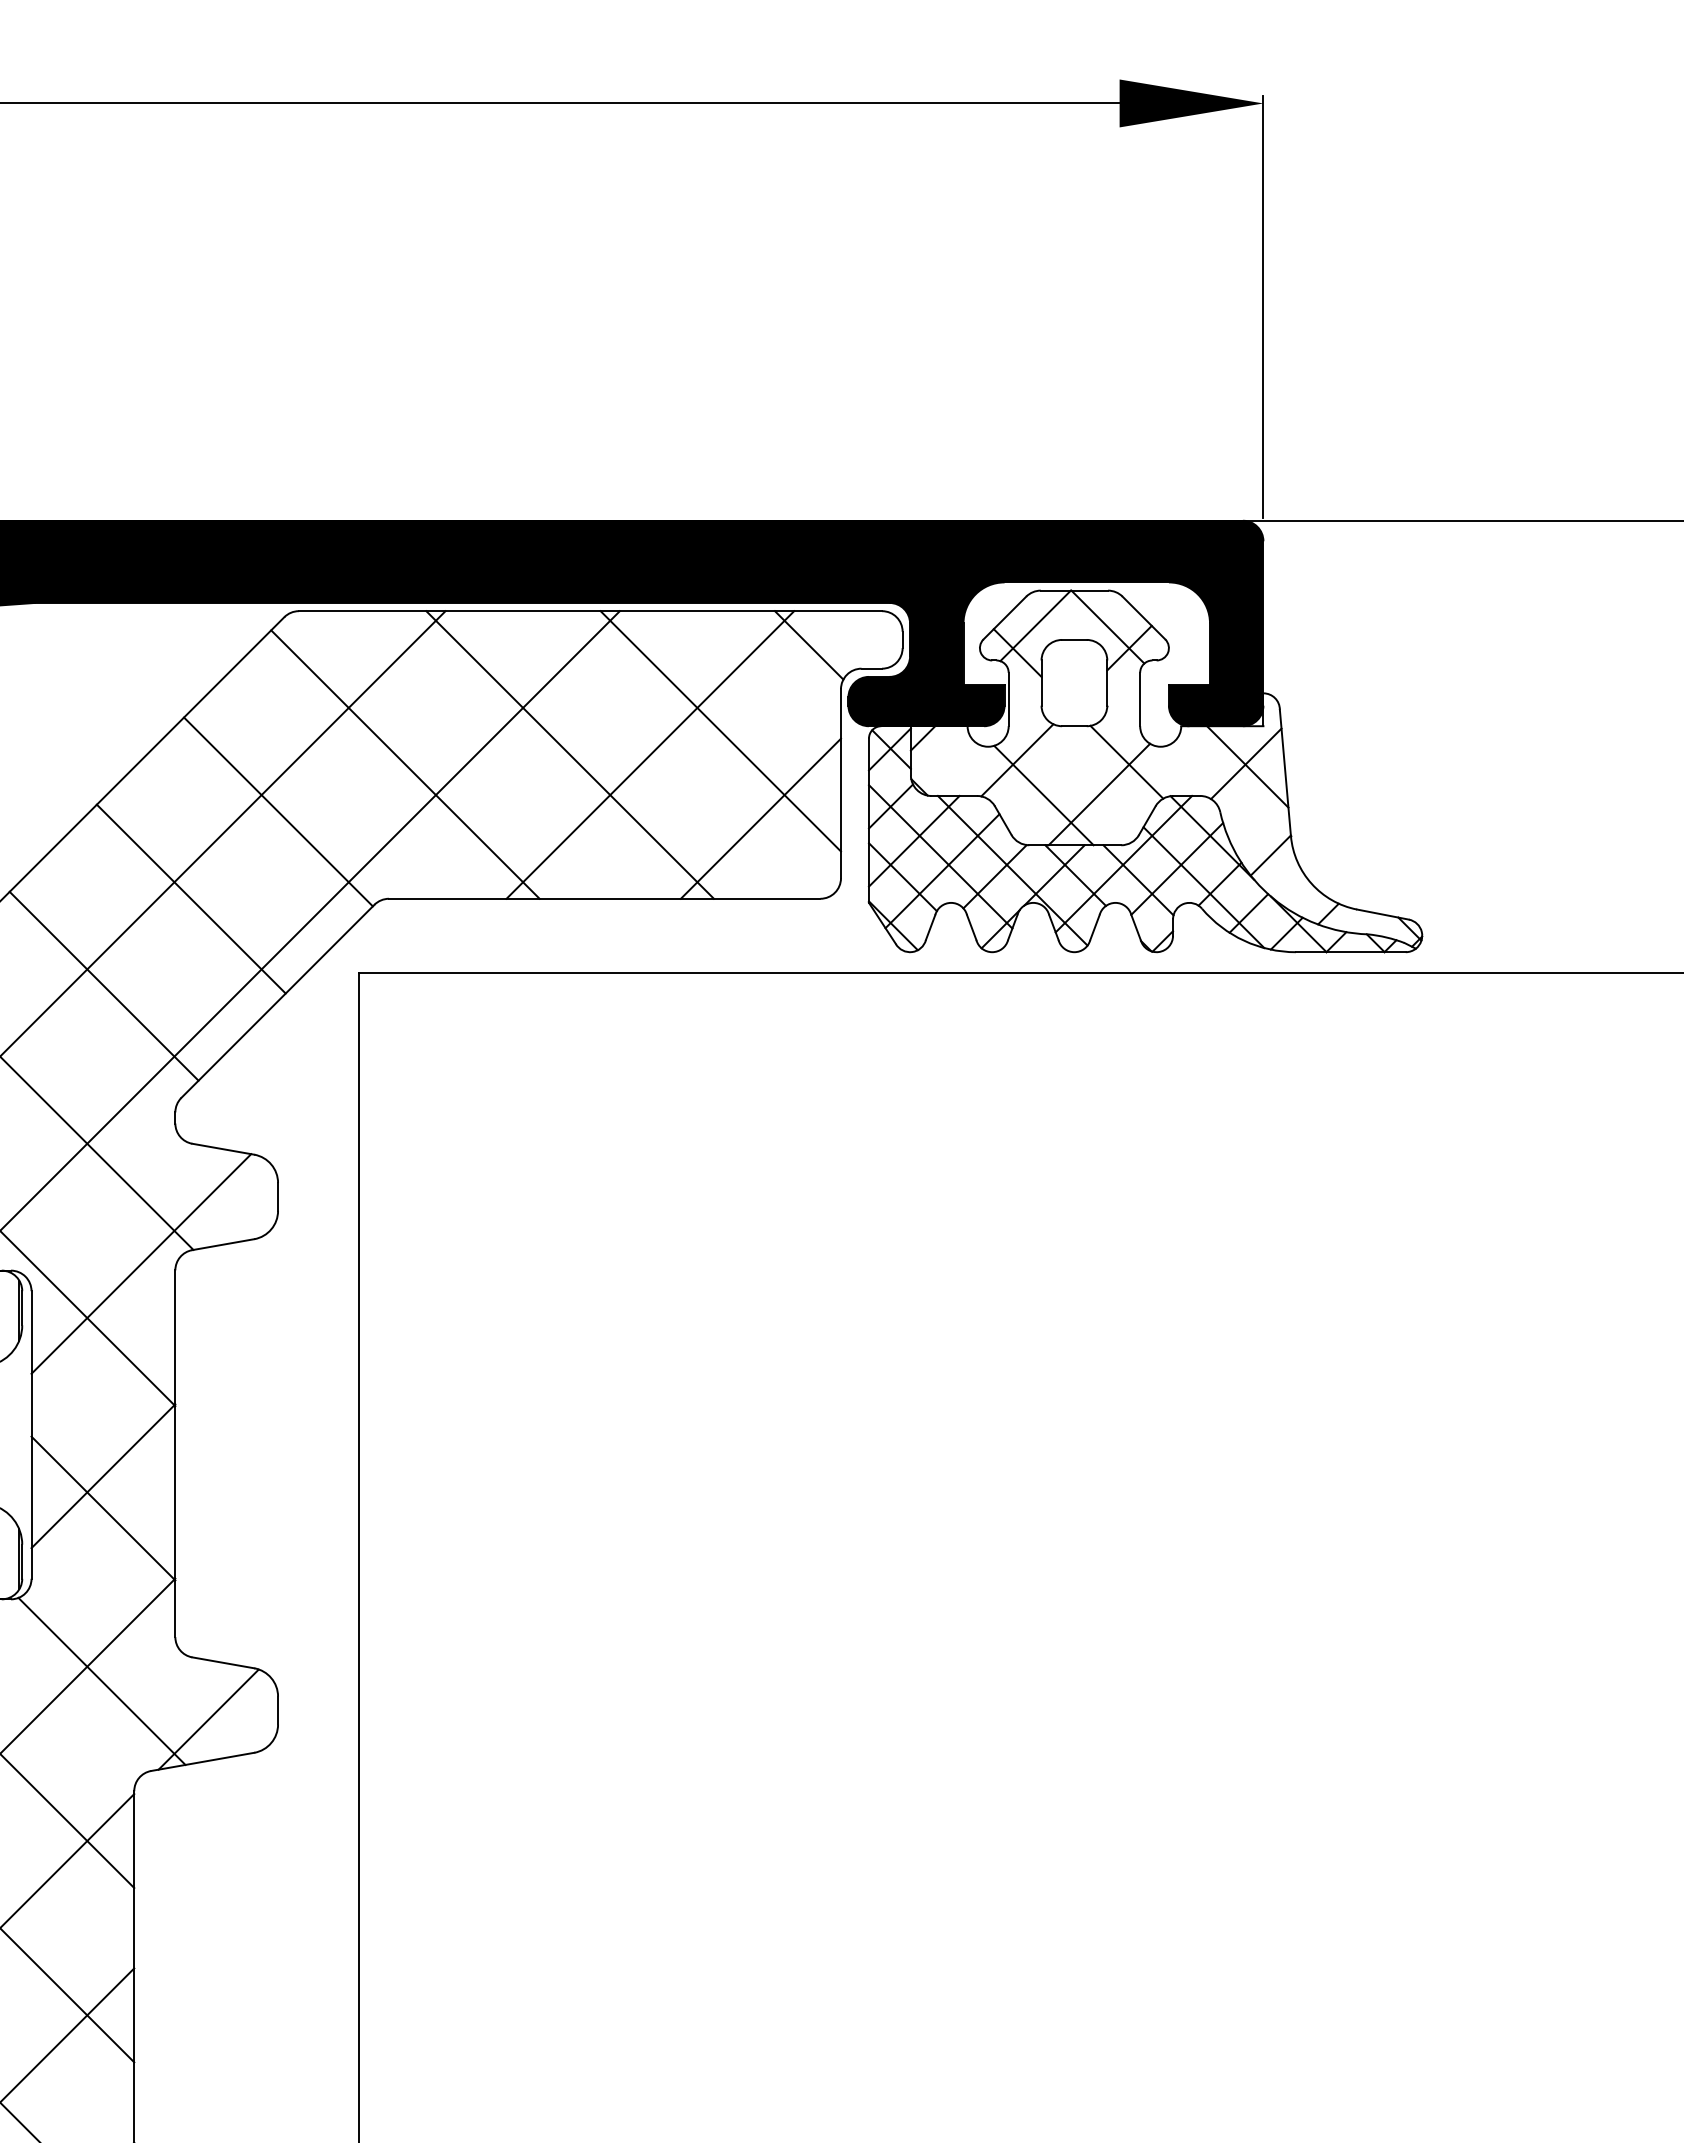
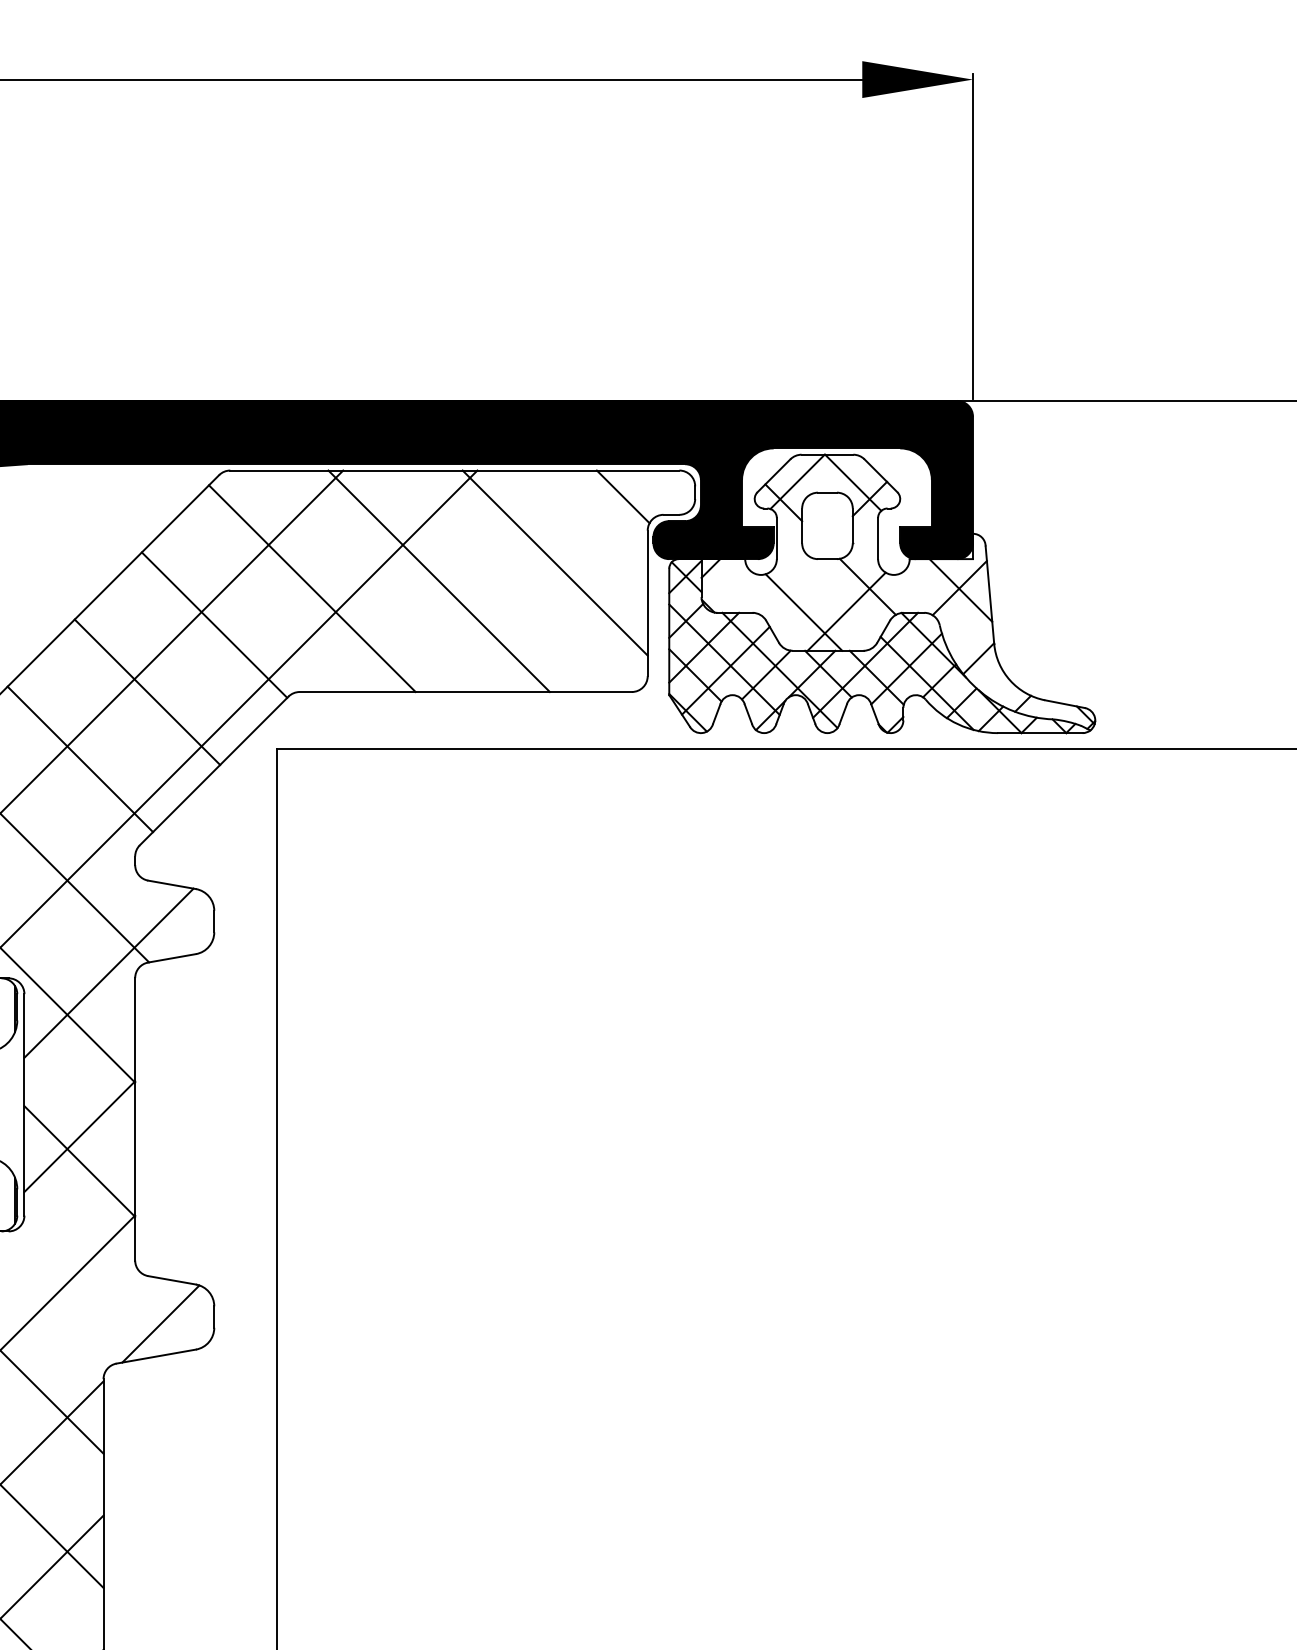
line: (650, 754) -> (501, 580), removed
line: (1017, 760) -> (783, 585), removed
line: (760, 818) -> (585, 630), removed
line: (101, 1680) -> (78, 1293), removed

